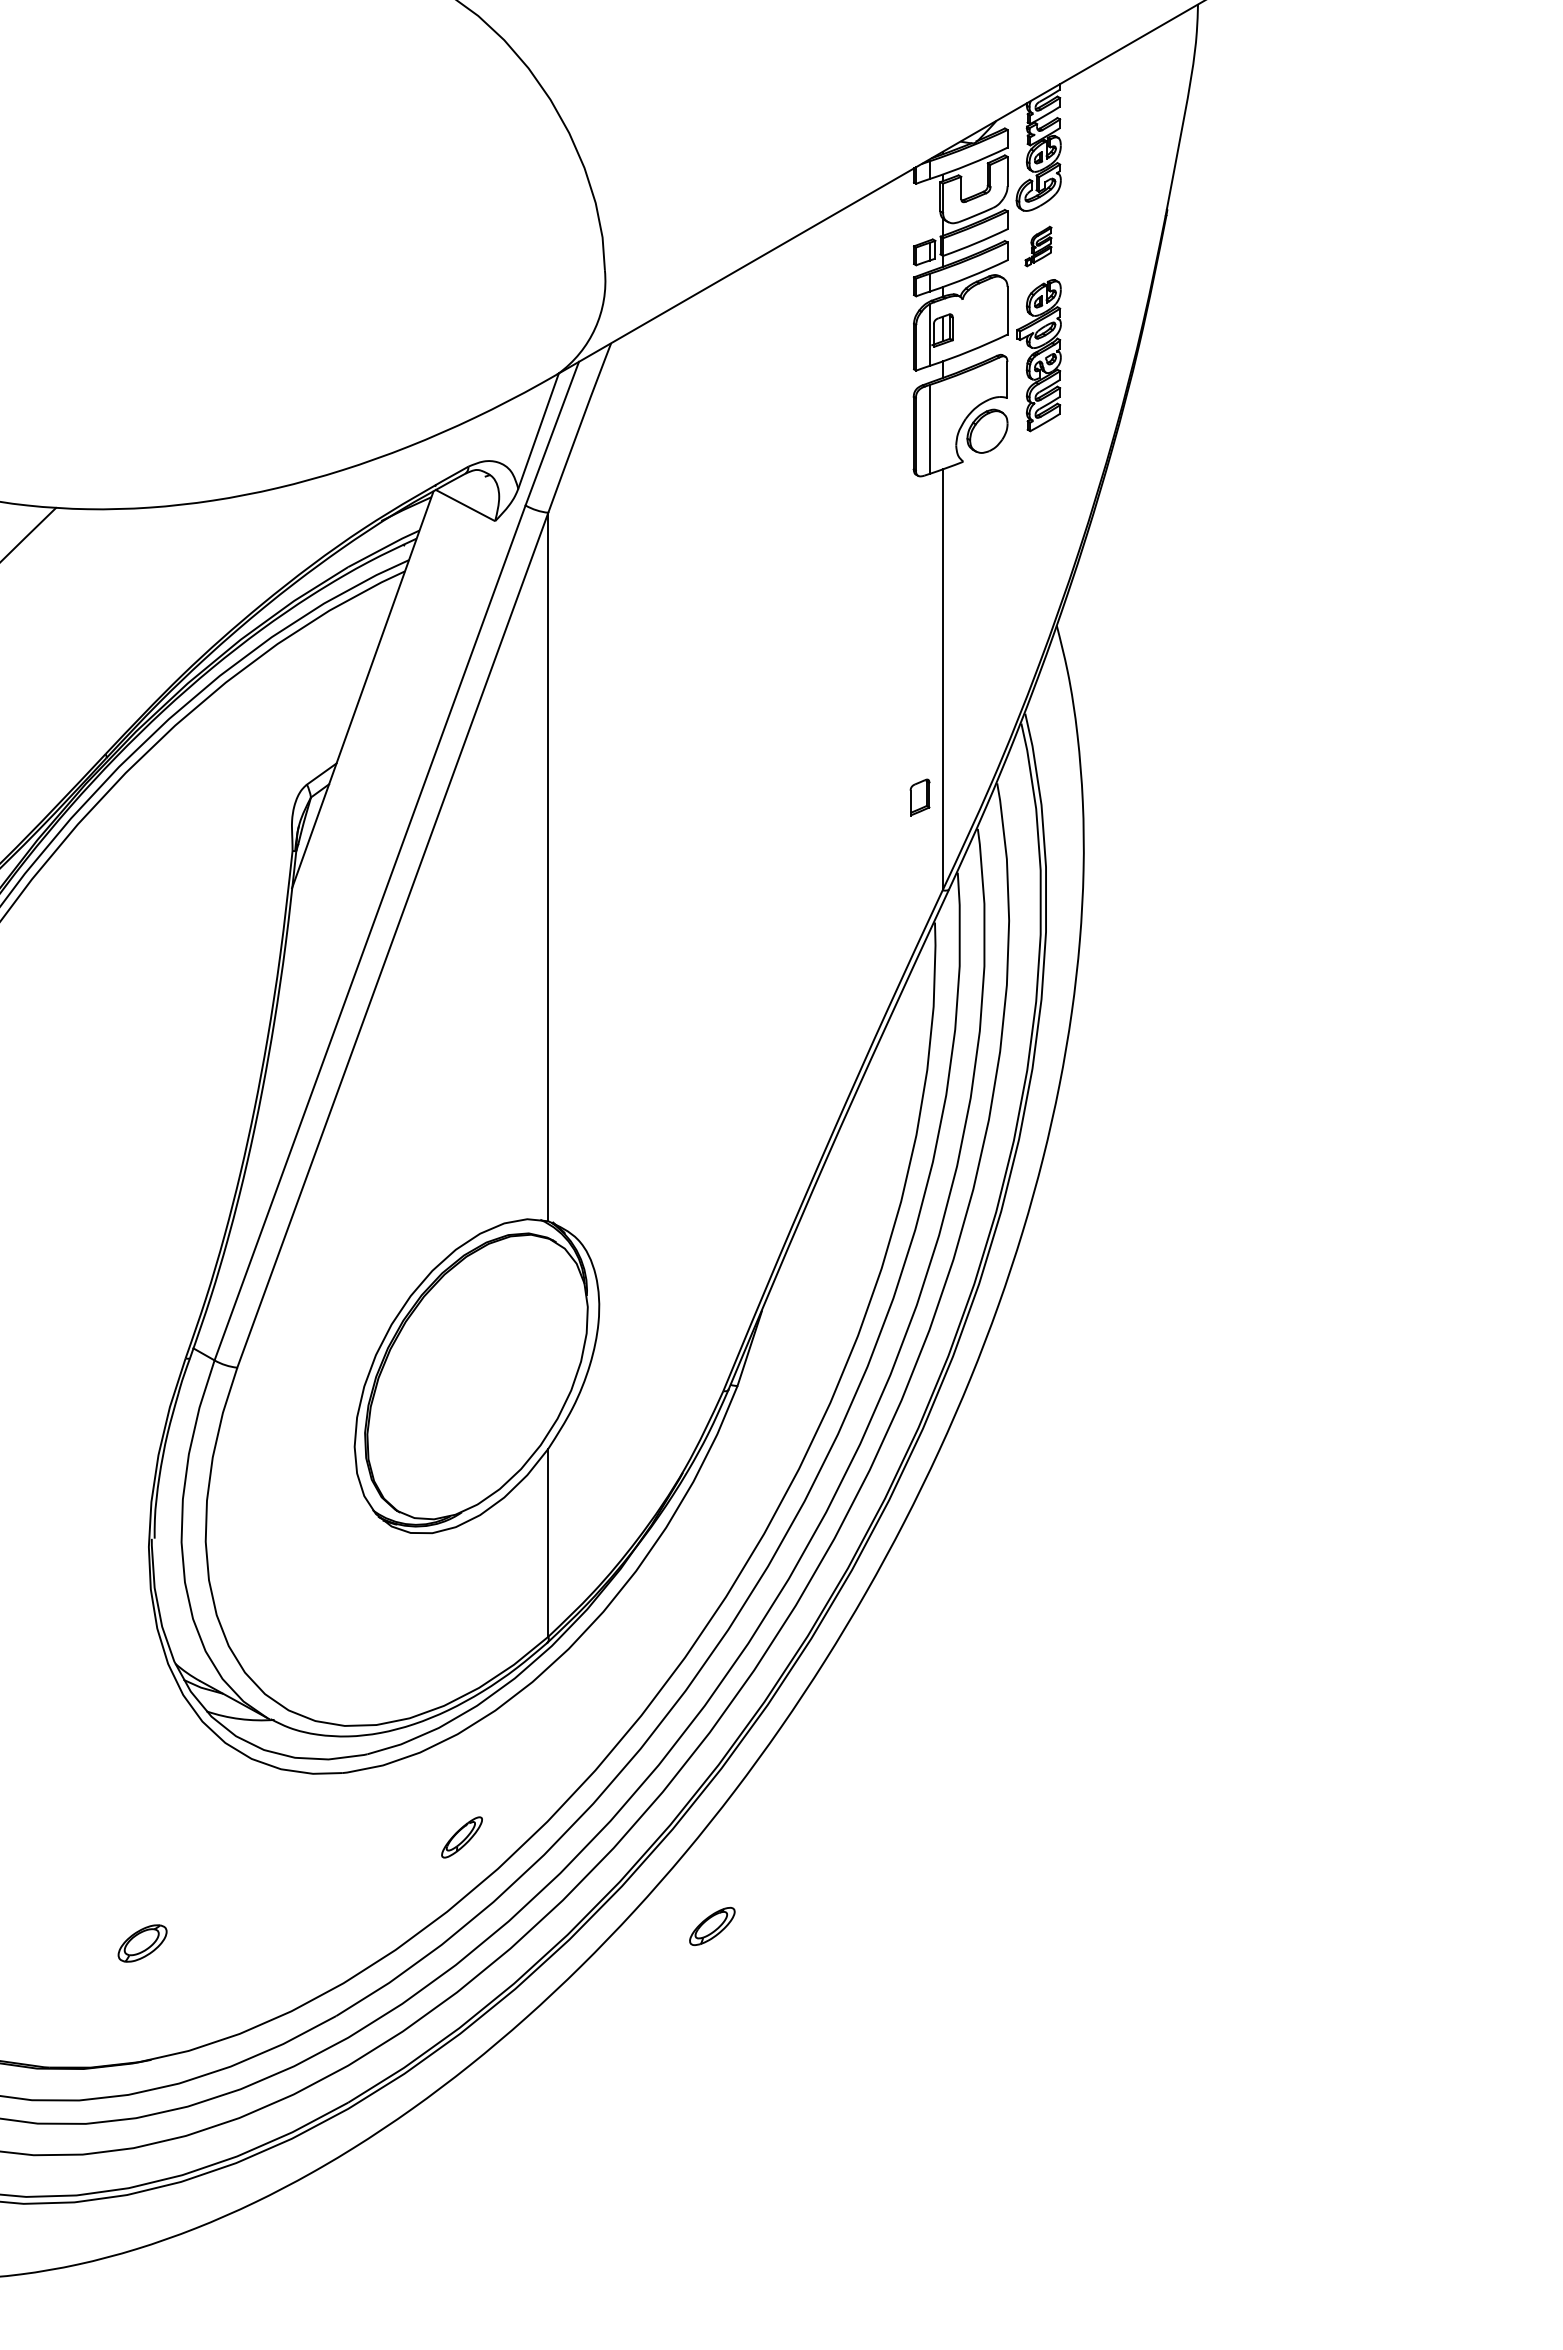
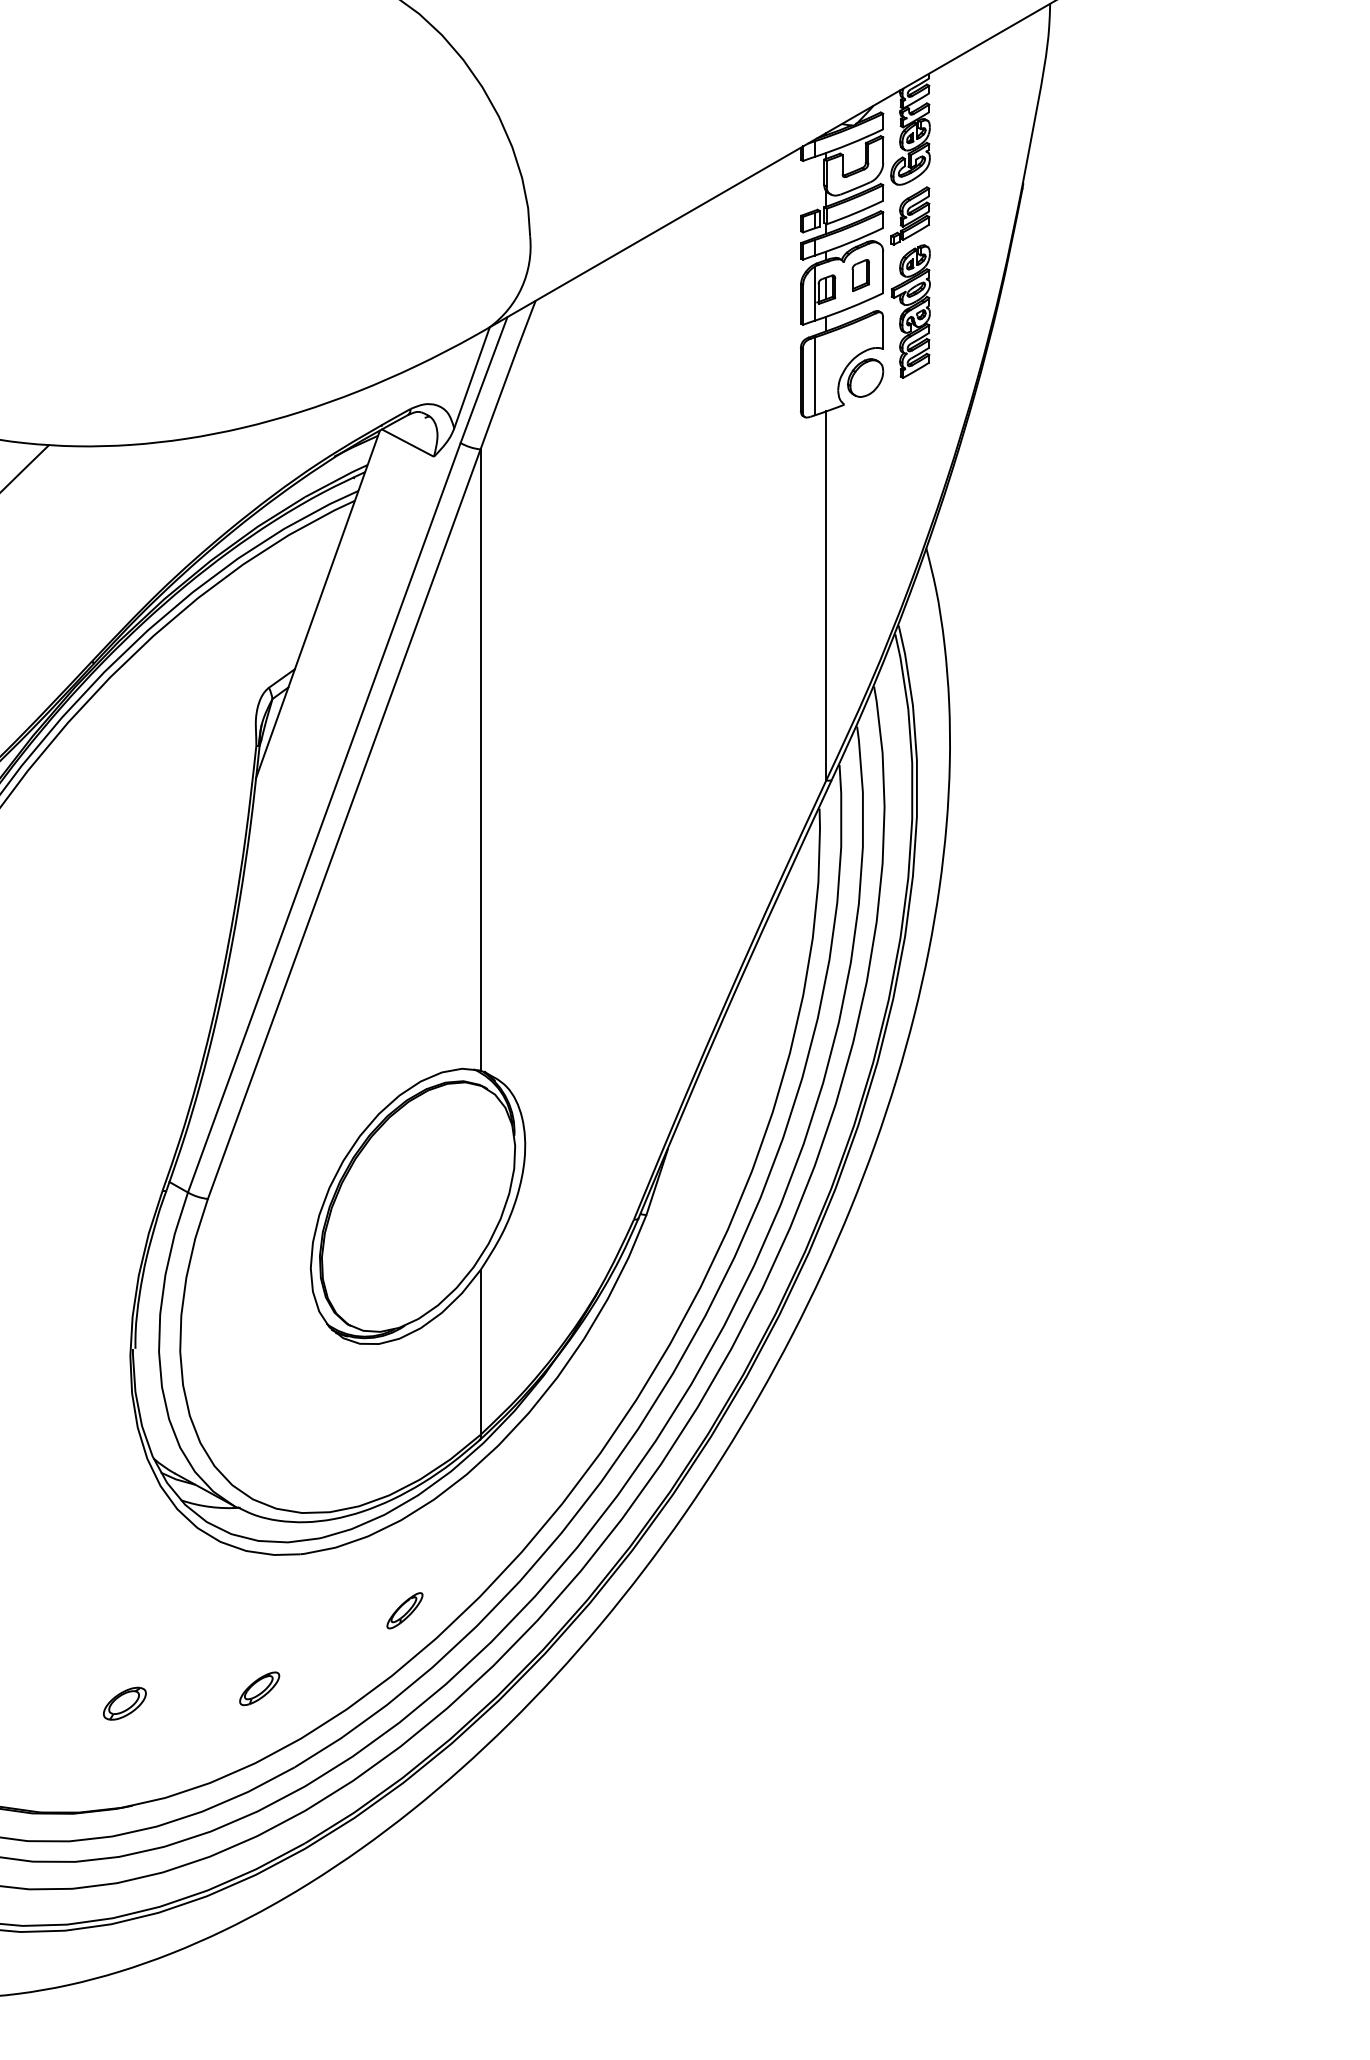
part: (1038, 246) -> (910, 215), size x1.67
part: (919, 797) -> (860, 275), moved
part: (712, 1925) -> (259, 1687), moved

